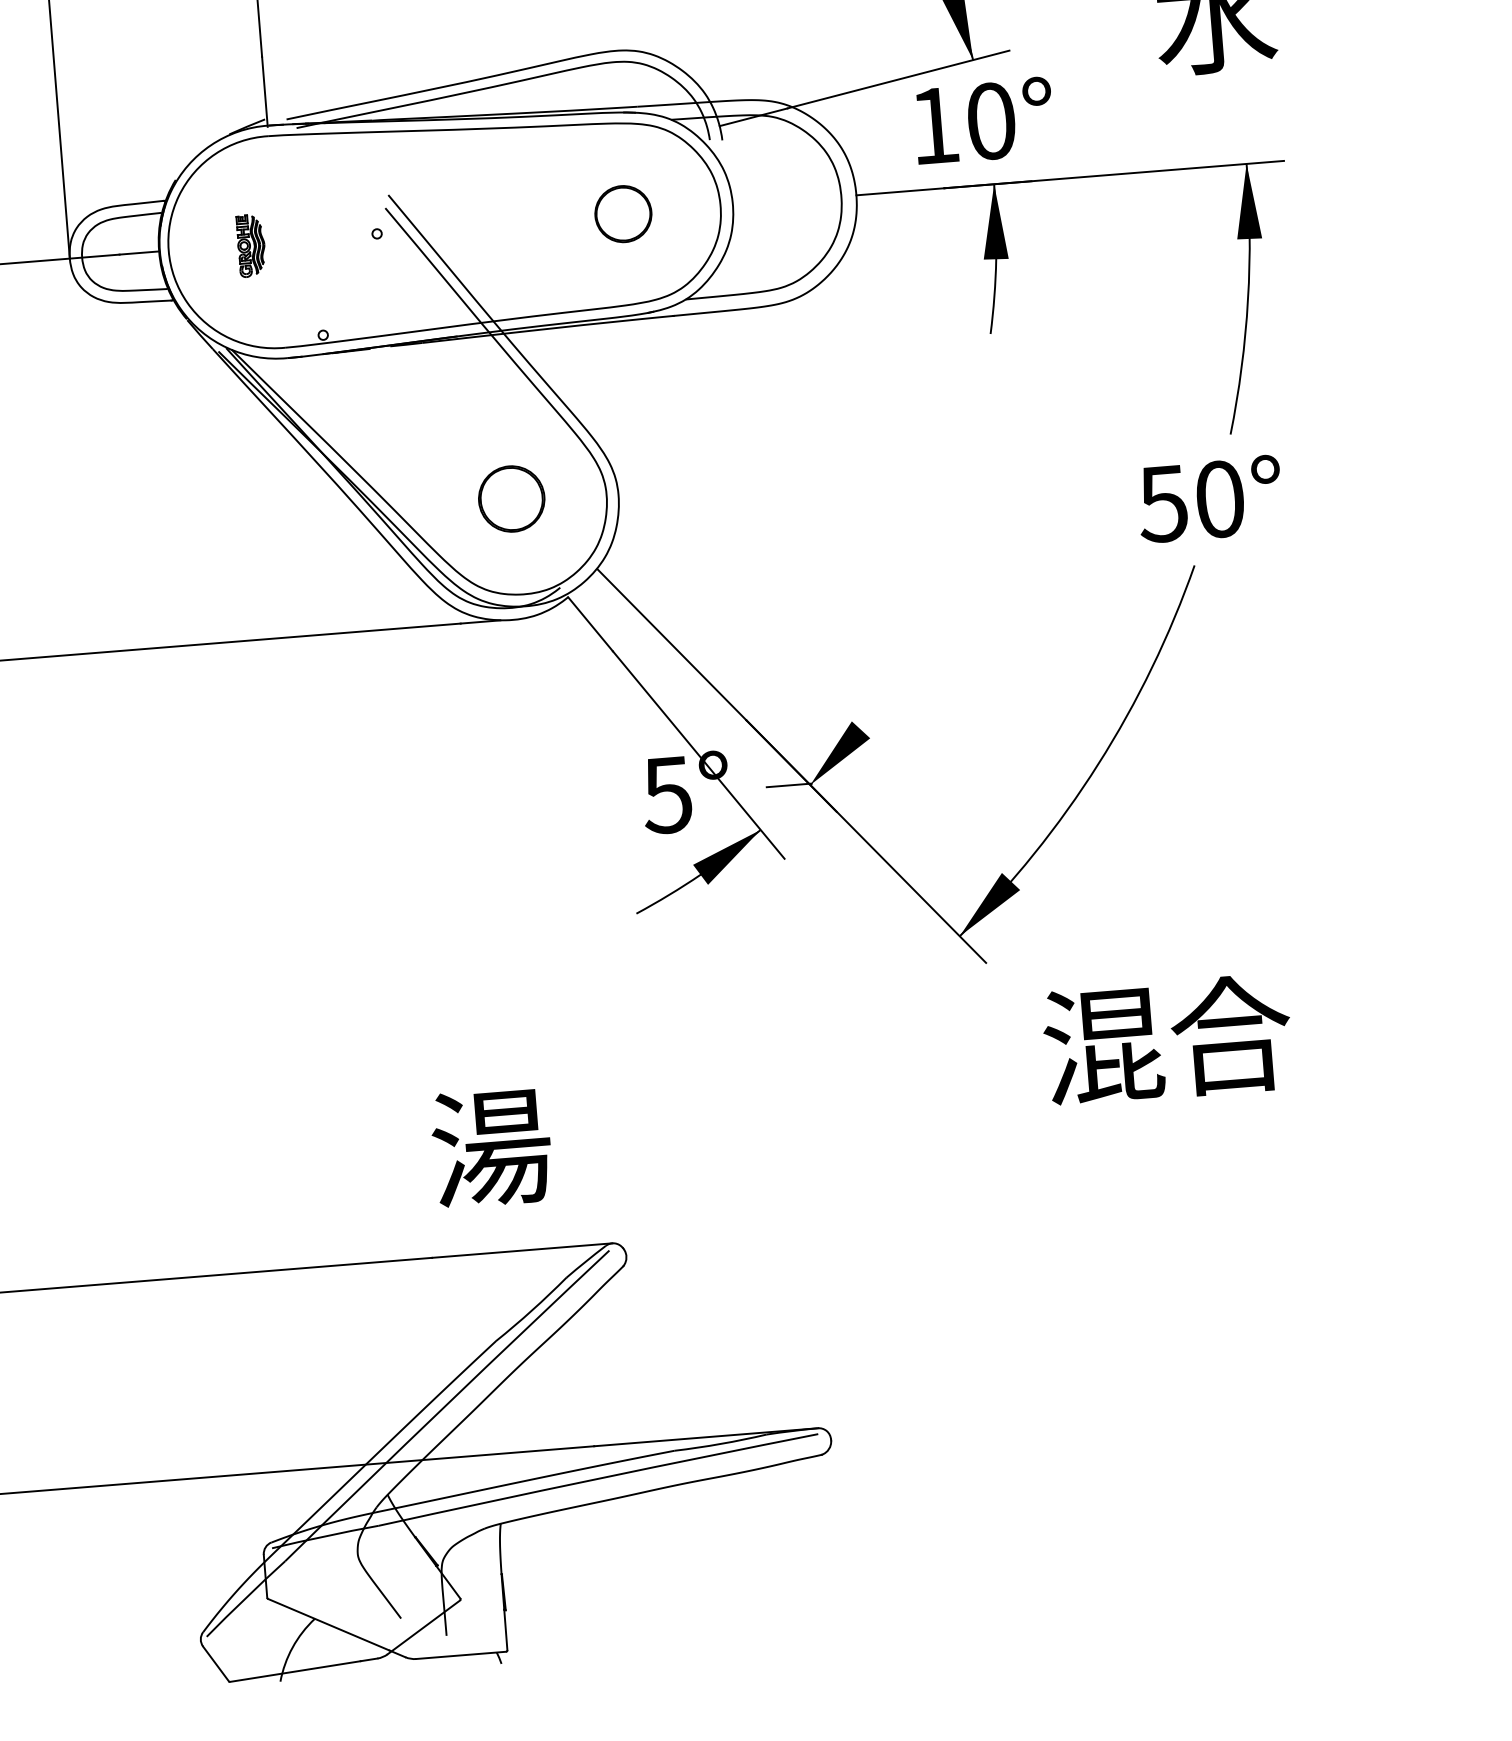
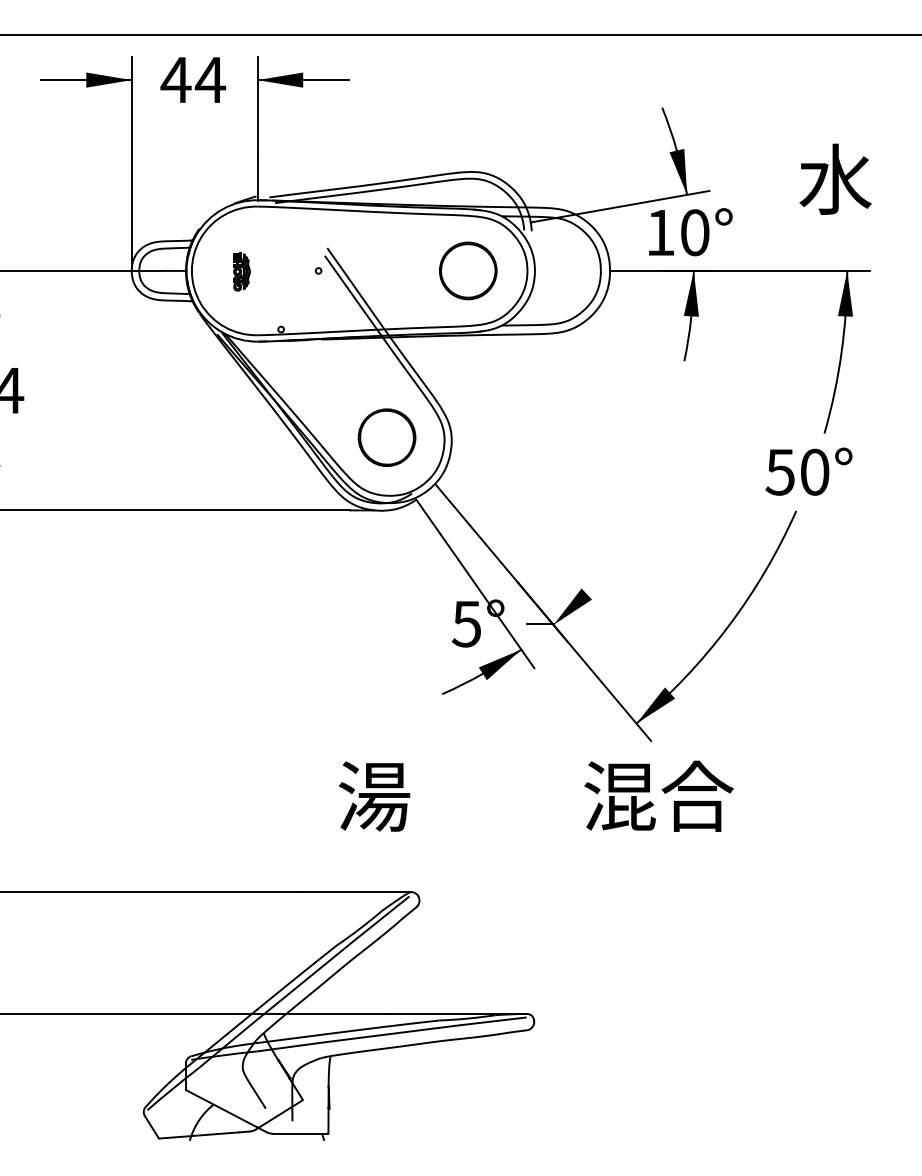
part: (623, 213) -> (468, 270), size x1.67
part: (510, 498) -> (386, 437), size x1.43
text: (1166, 1038) -> (658, 795), moved
text: (491, 1147) -> (374, 796), moved

